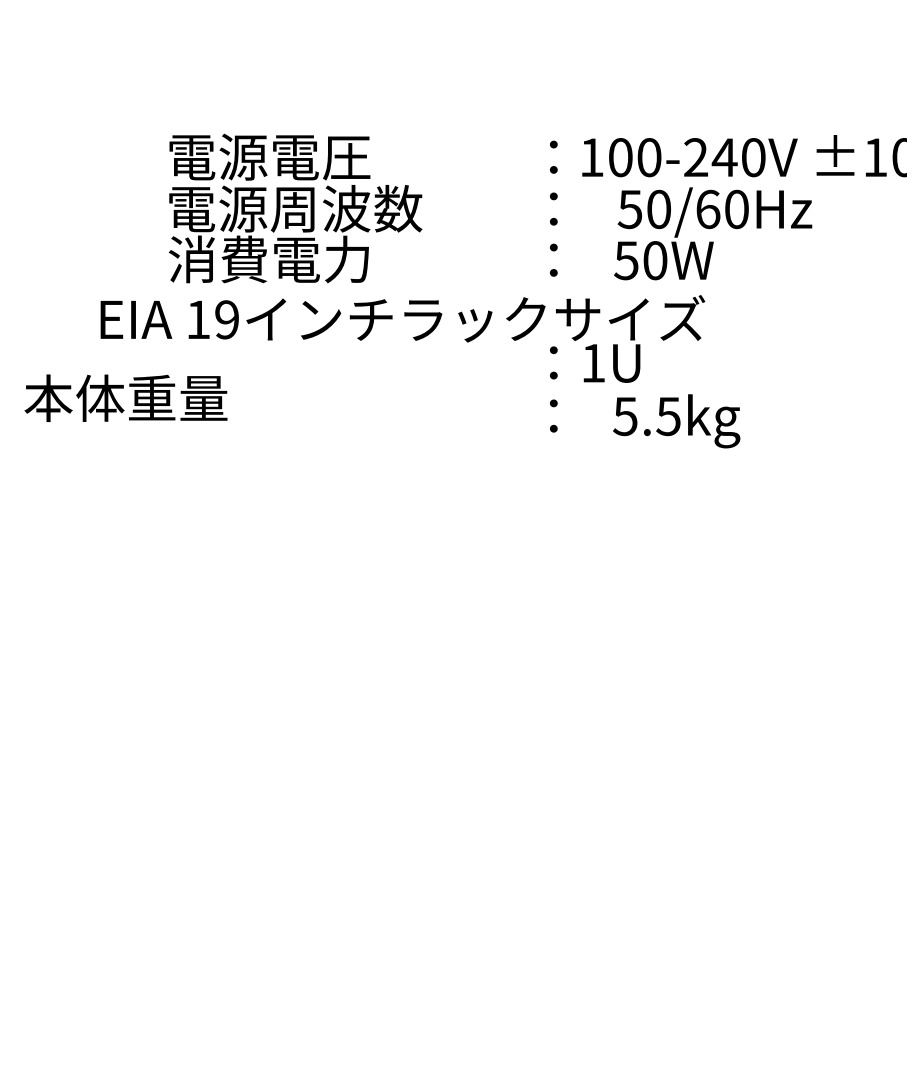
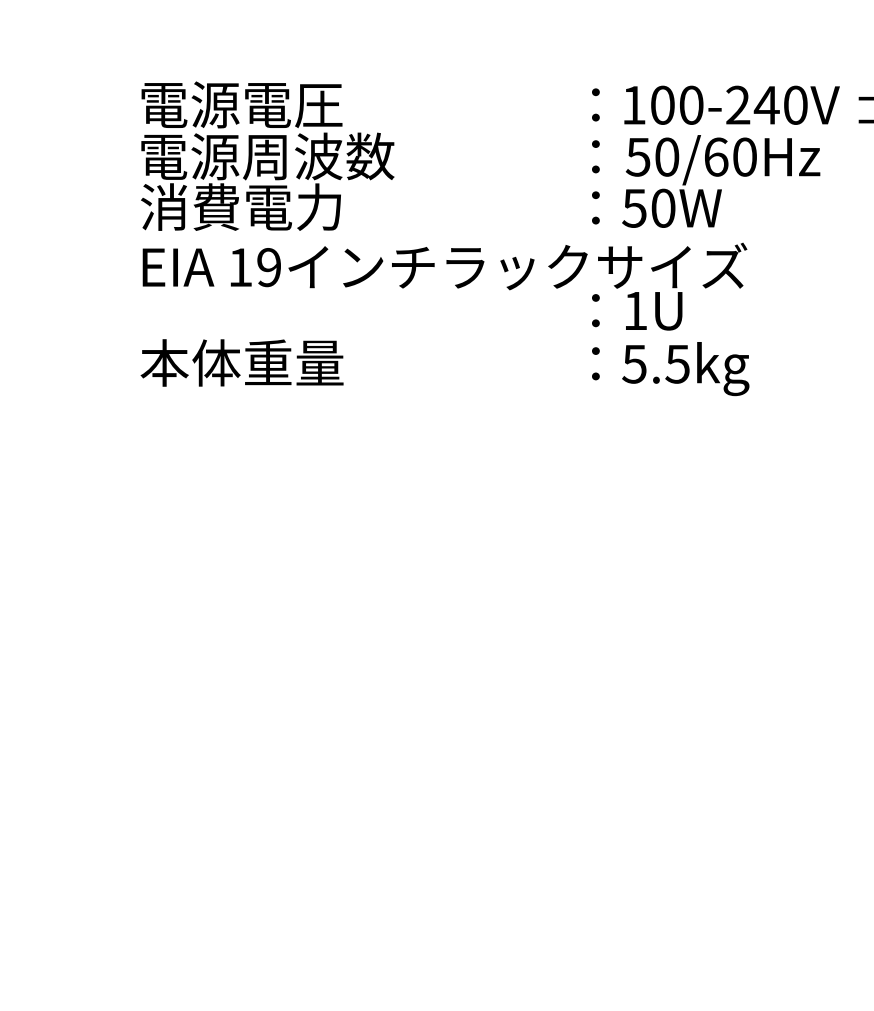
text: (295, 208) -> (267, 156), moved
text: (713, 233) -> (721, 181), moved
text: (125, 397) -> (241, 362), moved
text: (676, 421) -> (685, 369), moved

